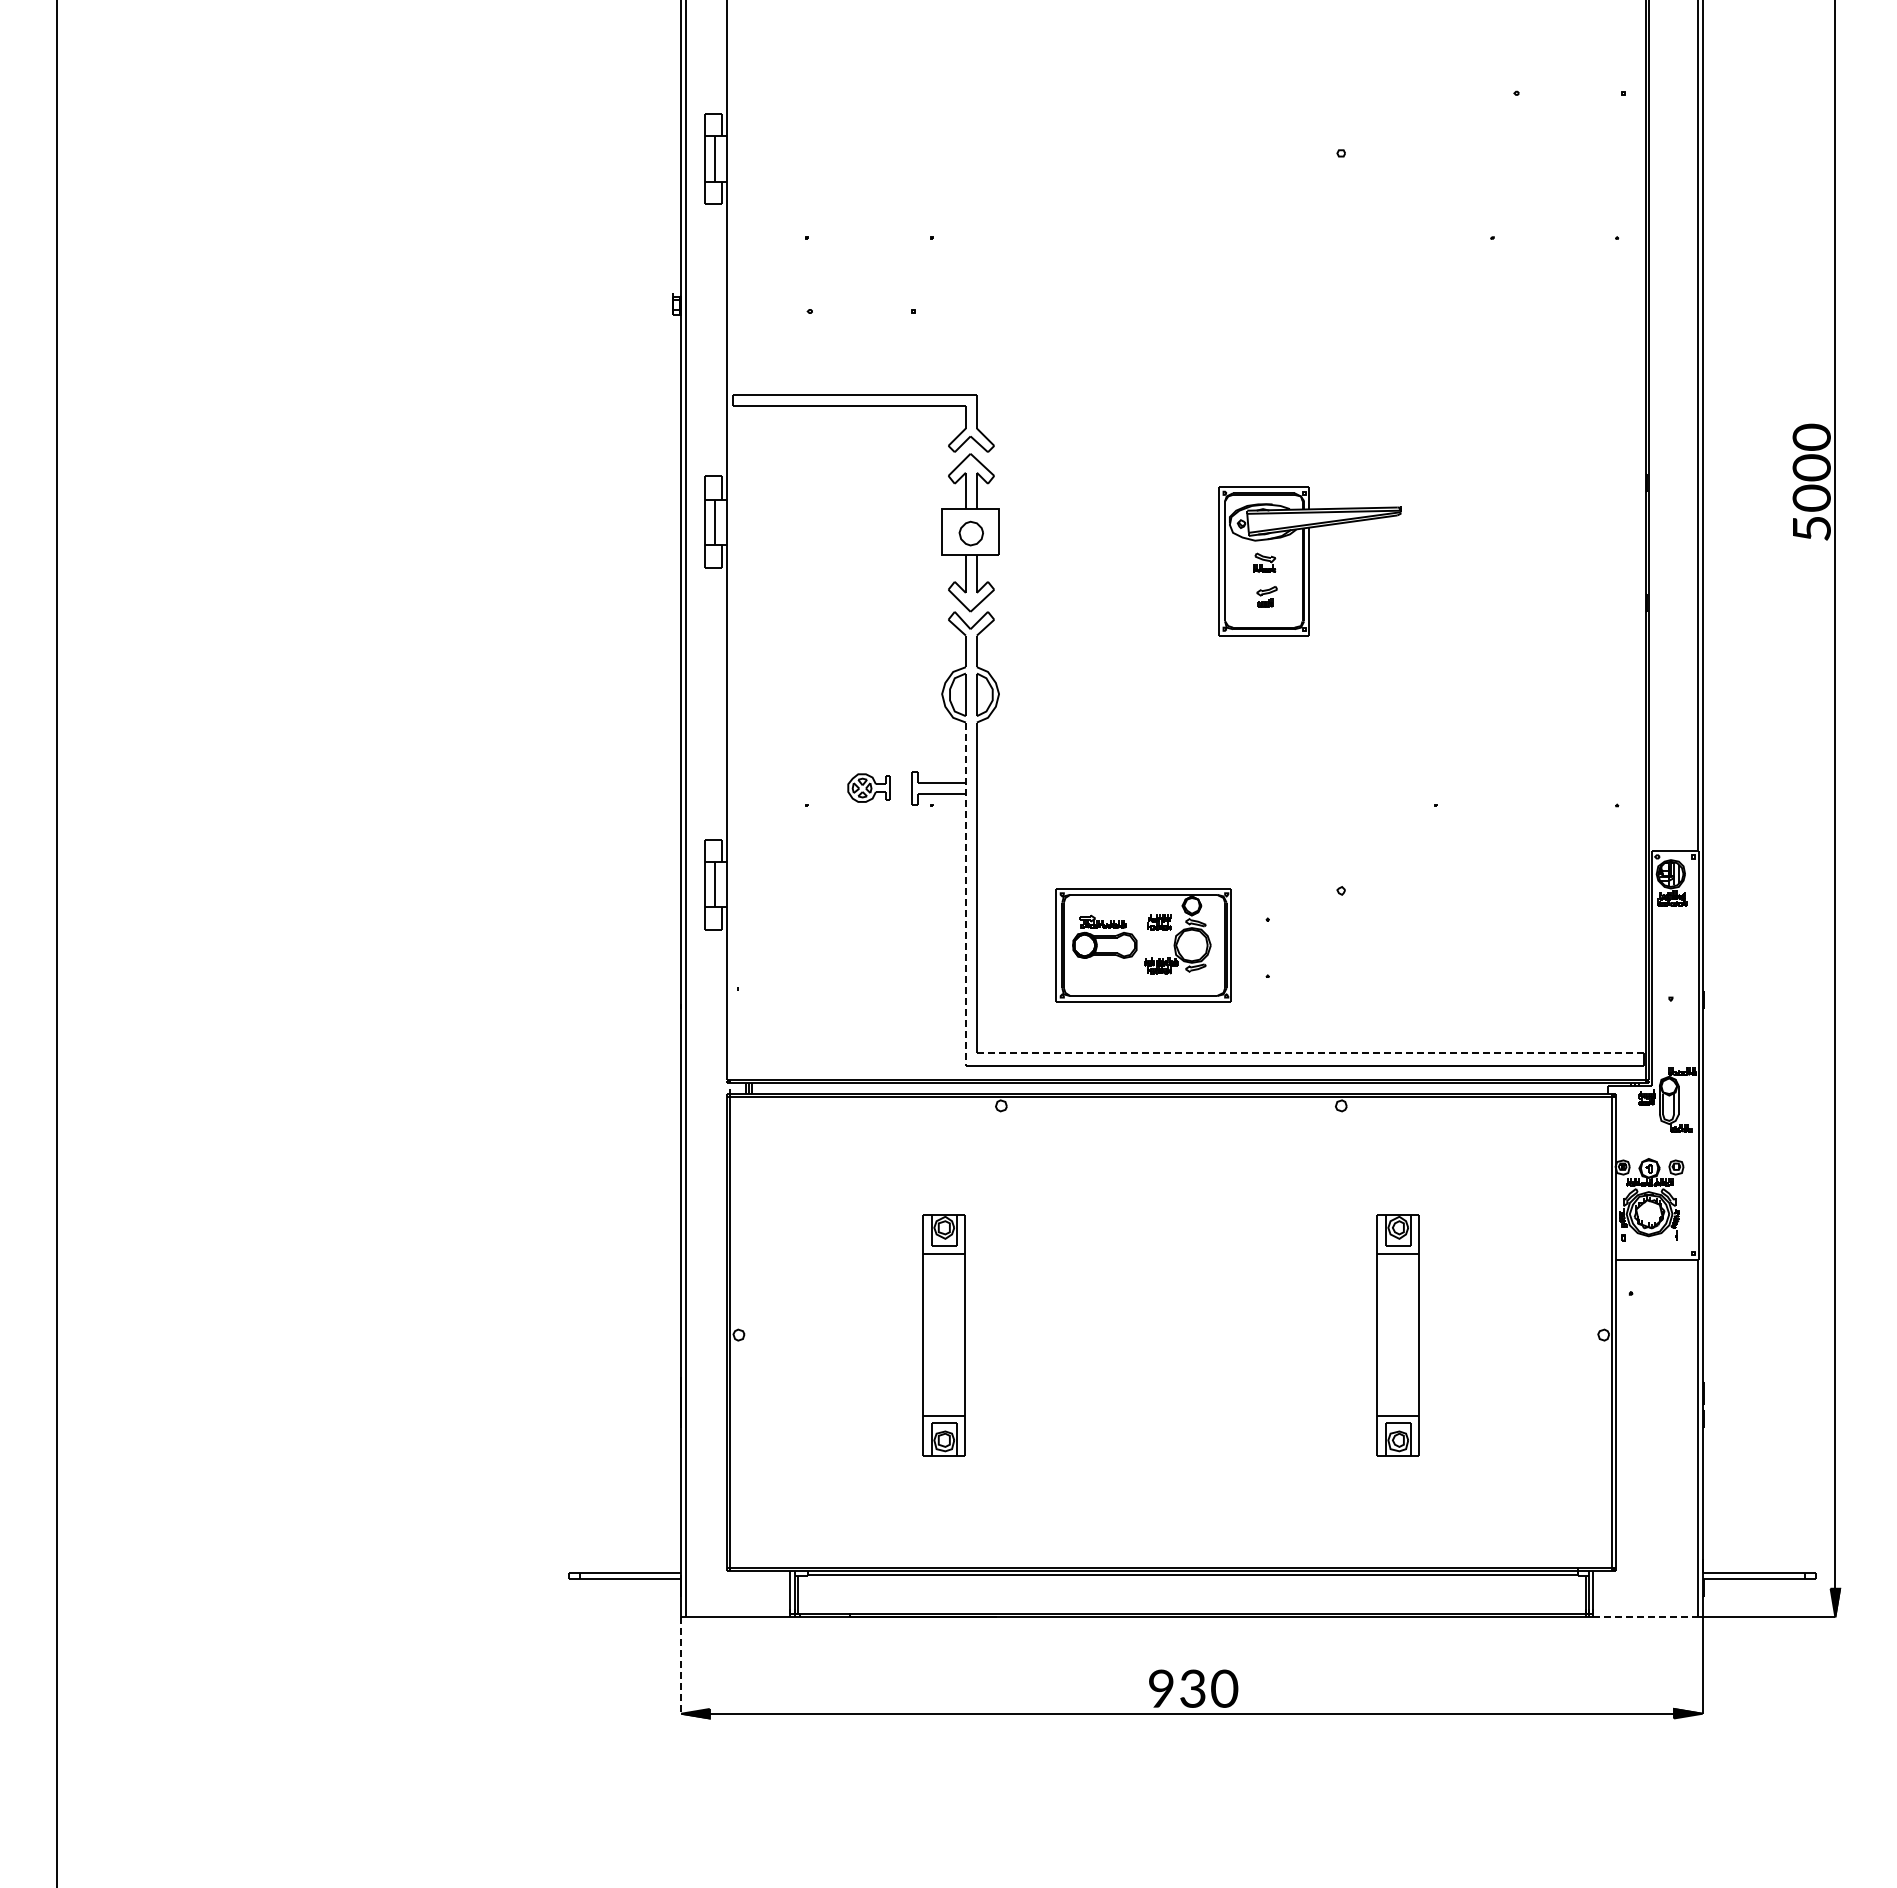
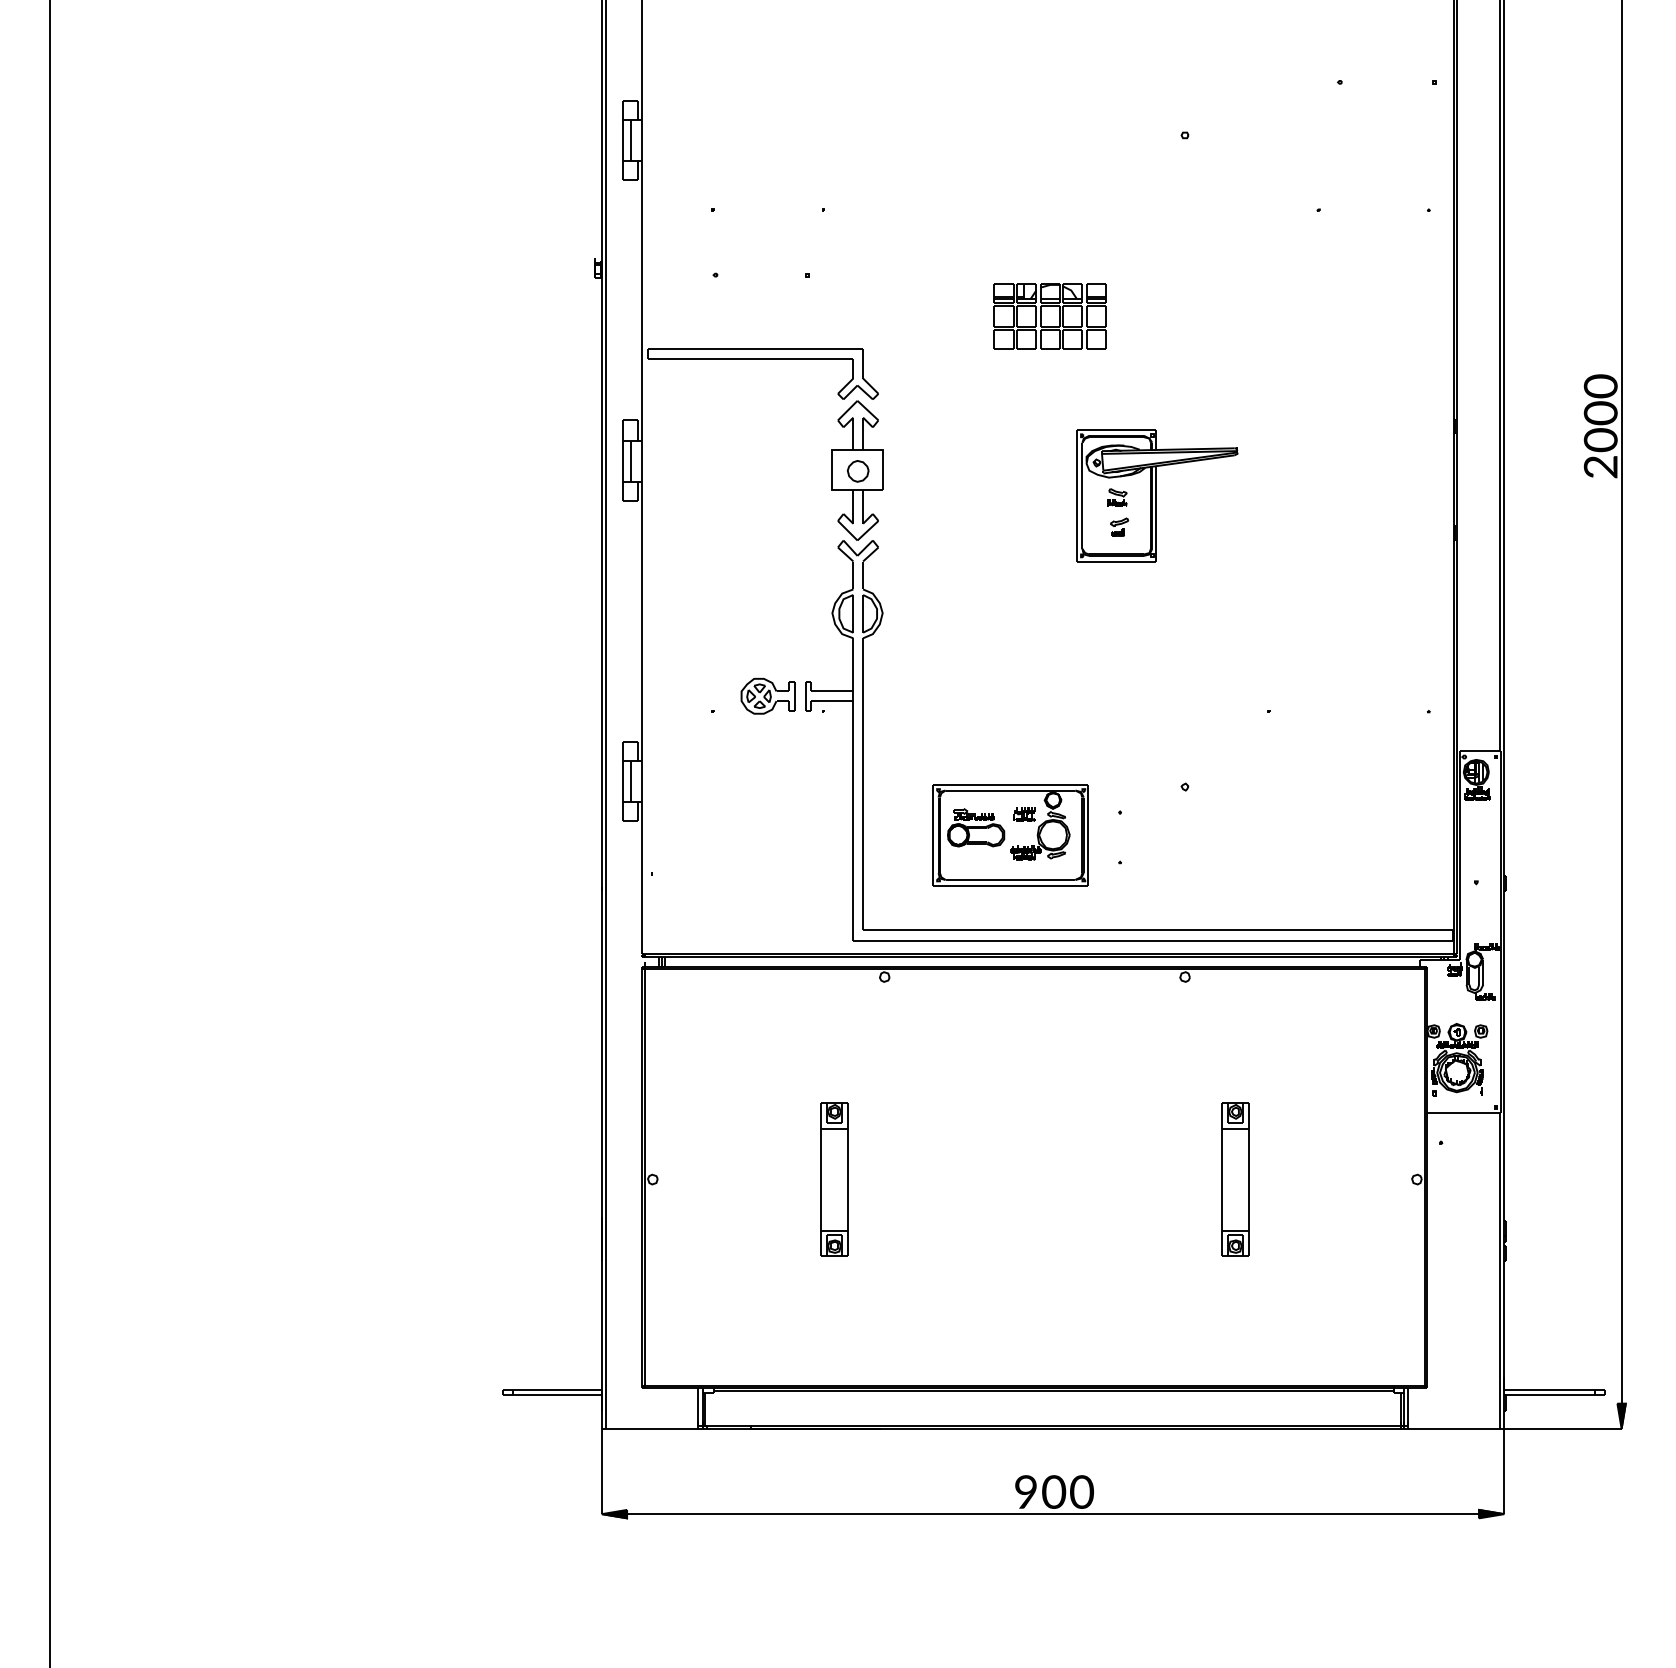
part: (1188, 357) -> (1050, 315), added
text: (1811, 528) -> (1600, 466), 5000 -> 2000
part: (868, 787) -> (767, 695), size x1.43
line: (965, 894) -> (853, 790), dashed -> solid
line: (1310, 1052) -> (1157, 929), dashed -> solid
part: (944, 1334) -> (834, 1179), size x0.71
part: (1397, 1334) -> (1234, 1179), size x0.71
line: (1646, 1617) -> (1454, 1429), dashed -> solid
line: (681, 1666) -> (602, 1472), dashed -> solid
text: (1192, 1688) -> (1053, 1491), 3 -> 0

